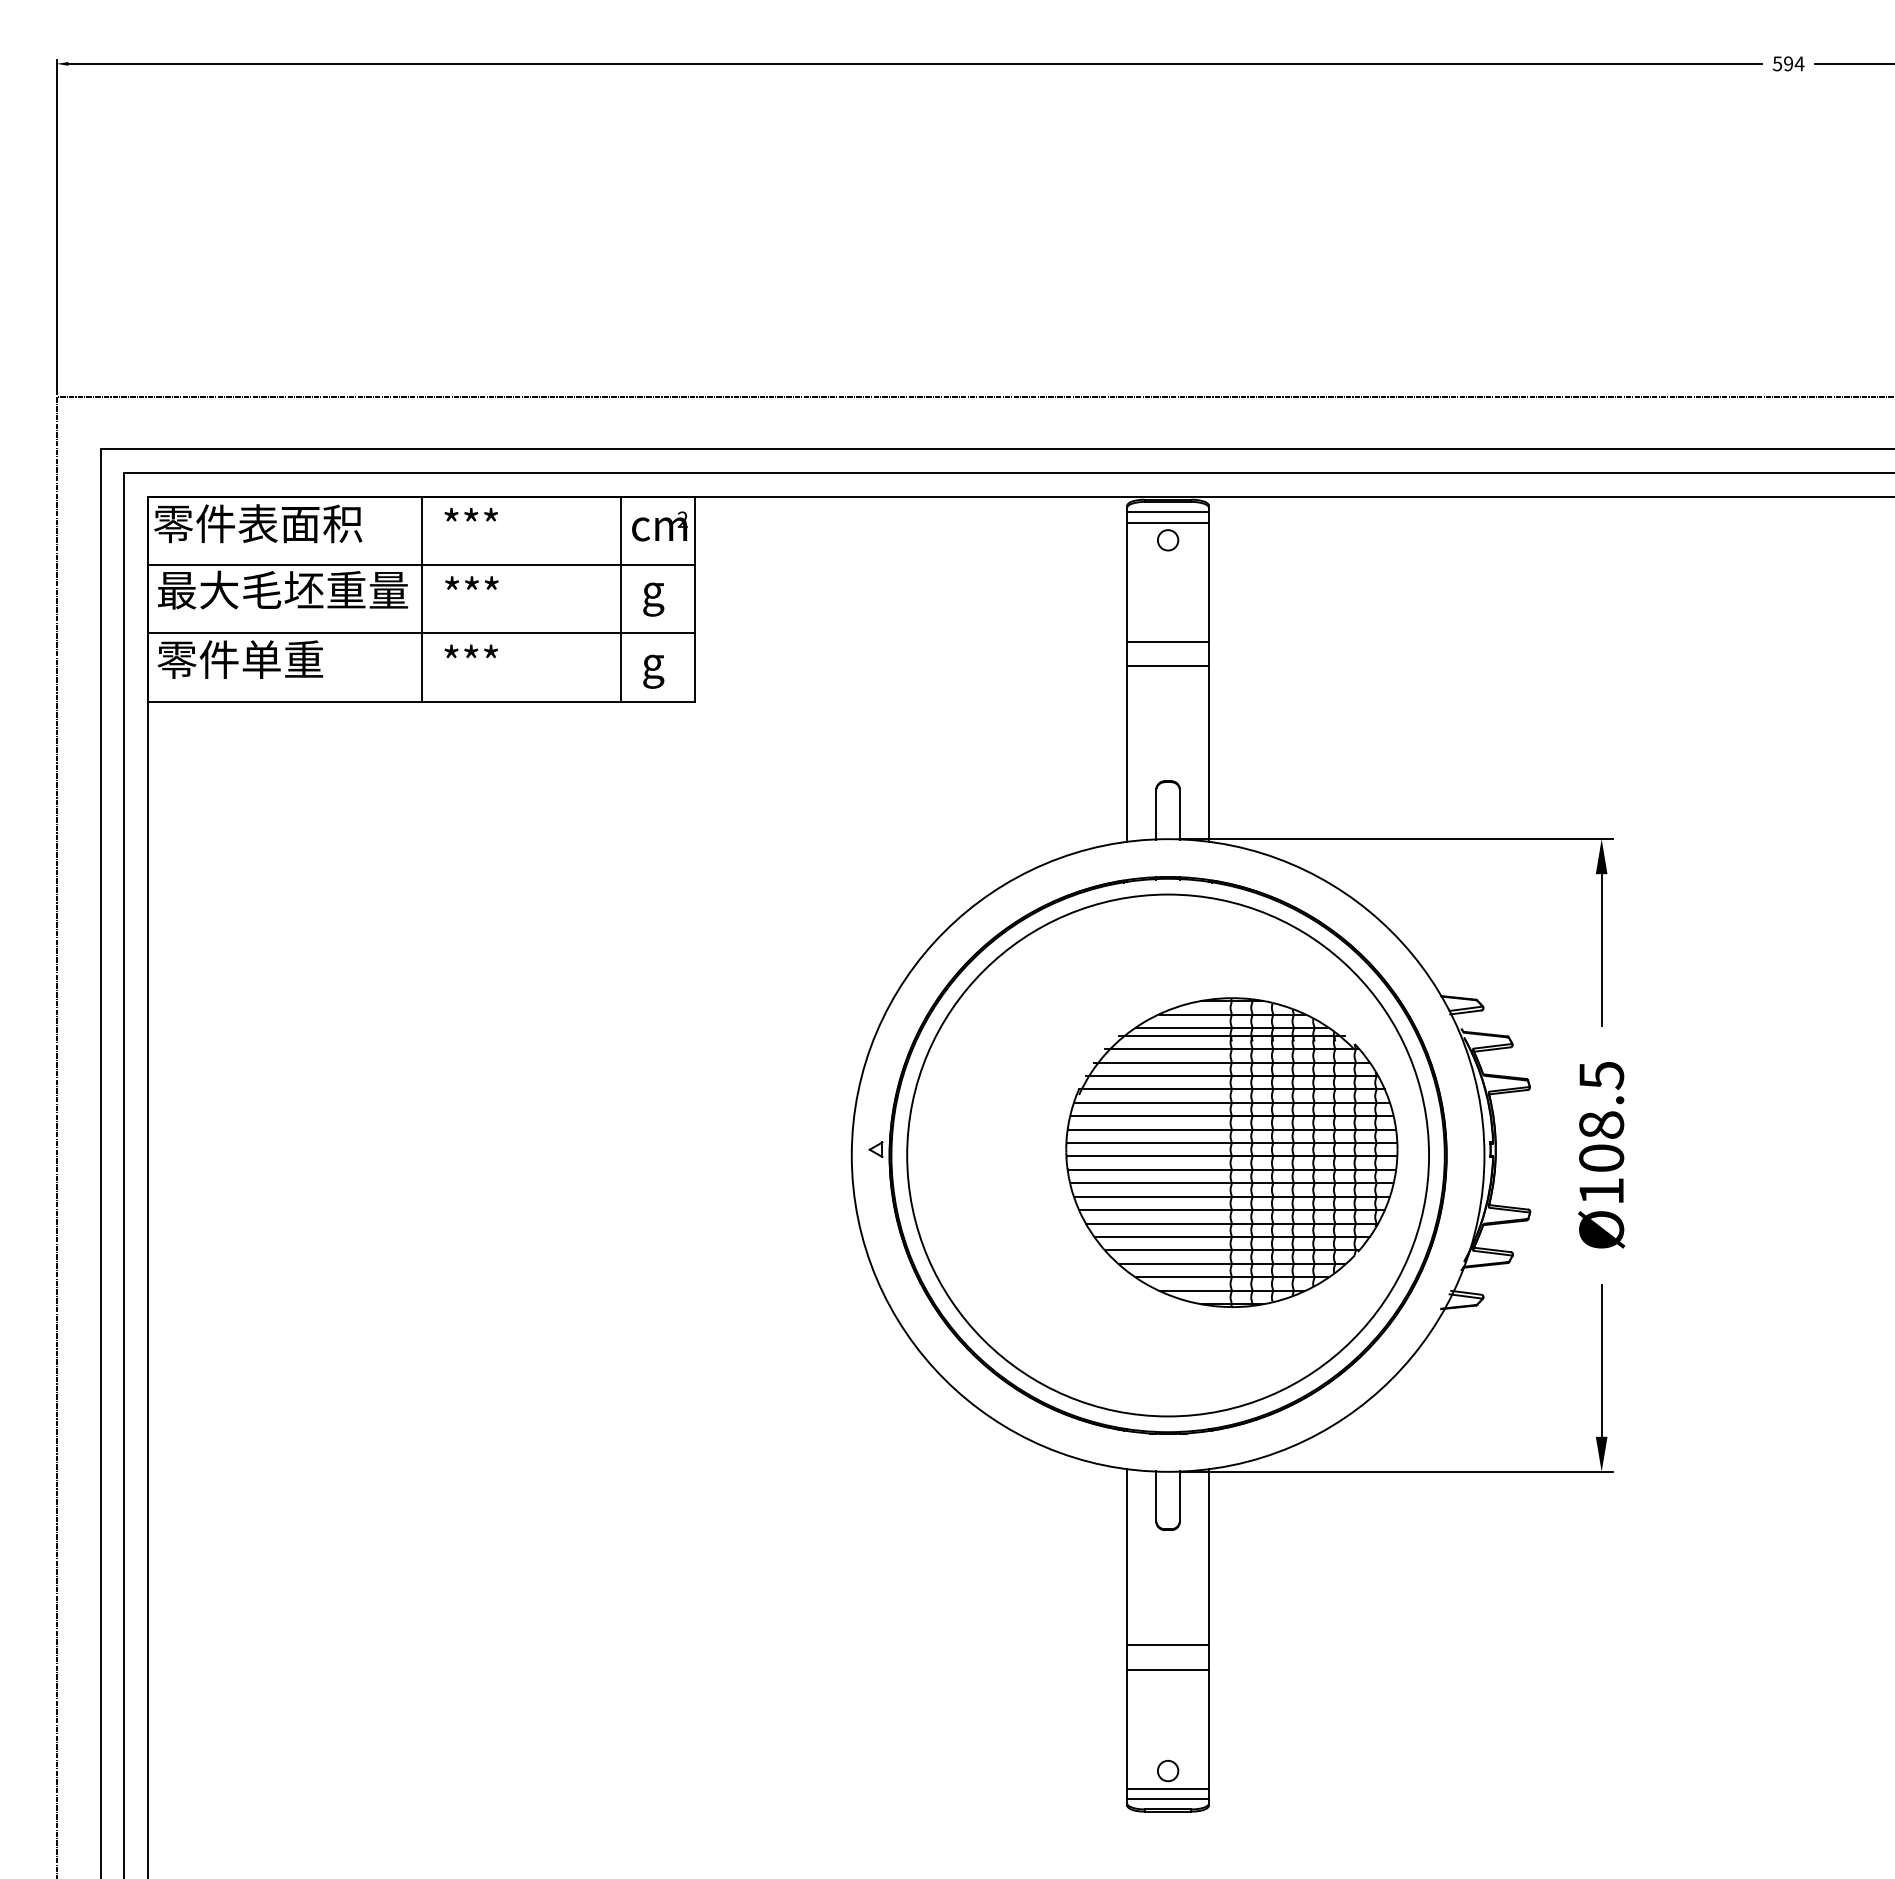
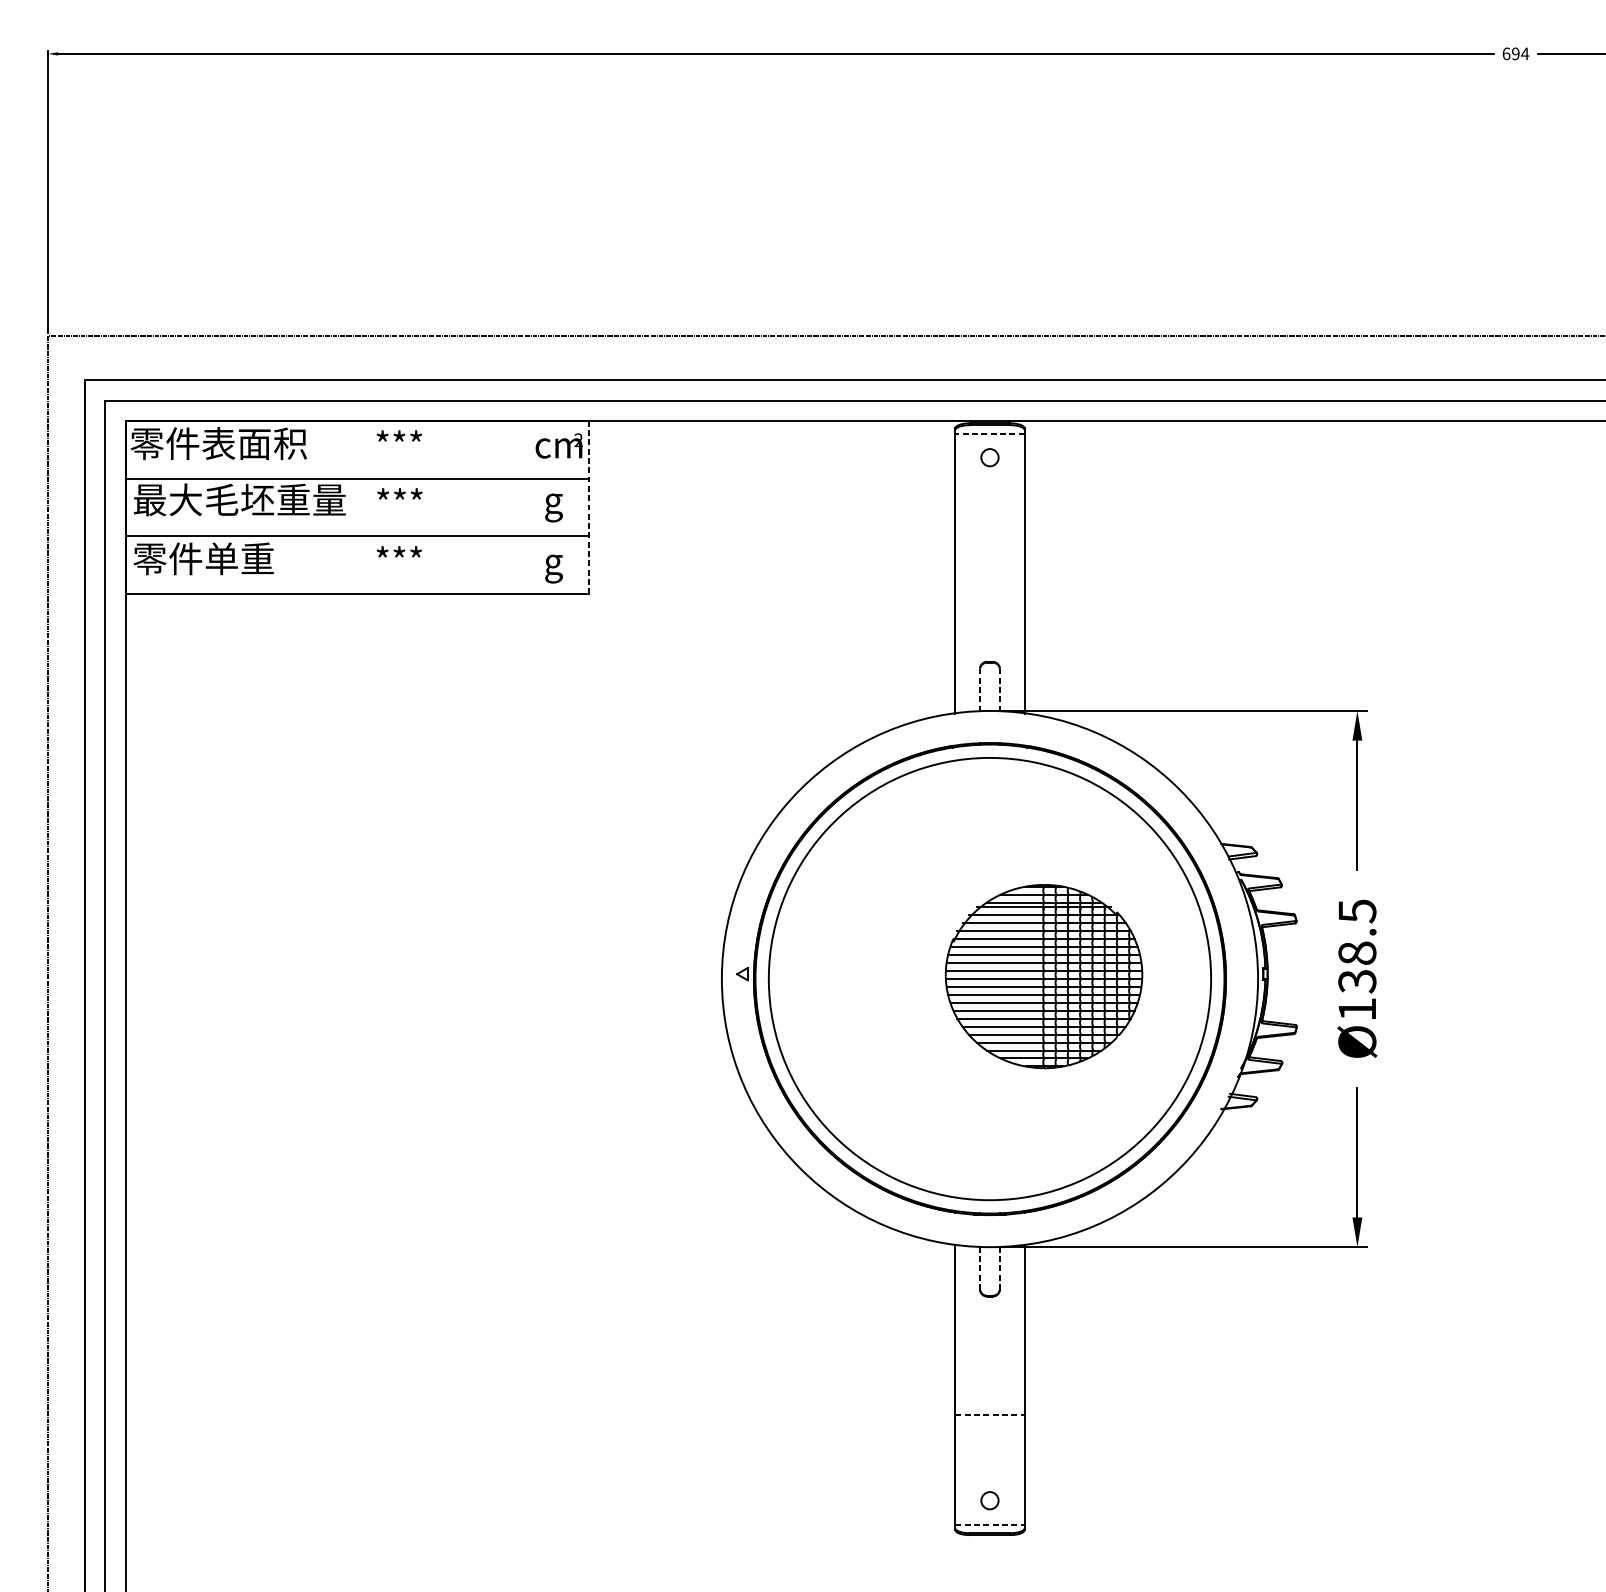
text: (1777, 63) -> (1506, 53), 594 -> 694
line: (1168, 511) -> (990, 433), solid -> dashed
line: (1167, 522) -> (989, 442), removed
line: (422, 598) -> (358, 507), removed
line: (620, 598) -> (525, 507), removed
line: (694, 598) -> (588, 507), solid -> dashed
line: (1167, 641) -> (989, 543), removed
line: (1167, 666) -> (989, 564), removed
line: (1156, 814) -> (980, 690), solid -> dashed
line: (1179, 815) -> (999, 690), solid -> dashed
part: (1231, 1152) -> (1043, 976), size x0.7
text: (1601, 1158) -> (1357, 981), Ø108.5 -> Ø138.5
line: (1156, 1496) -> (980, 1268), solid -> dashed
line: (1179, 1497) -> (999, 1268), solid -> dashed
line: (1167, 1645) -> (989, 1394), removed
line: (1168, 1669) -> (990, 1414), solid -> dashed
line: (1167, 1788) -> (989, 1515), removed
line: (1168, 1799) -> (990, 1524), solid -> dashed

